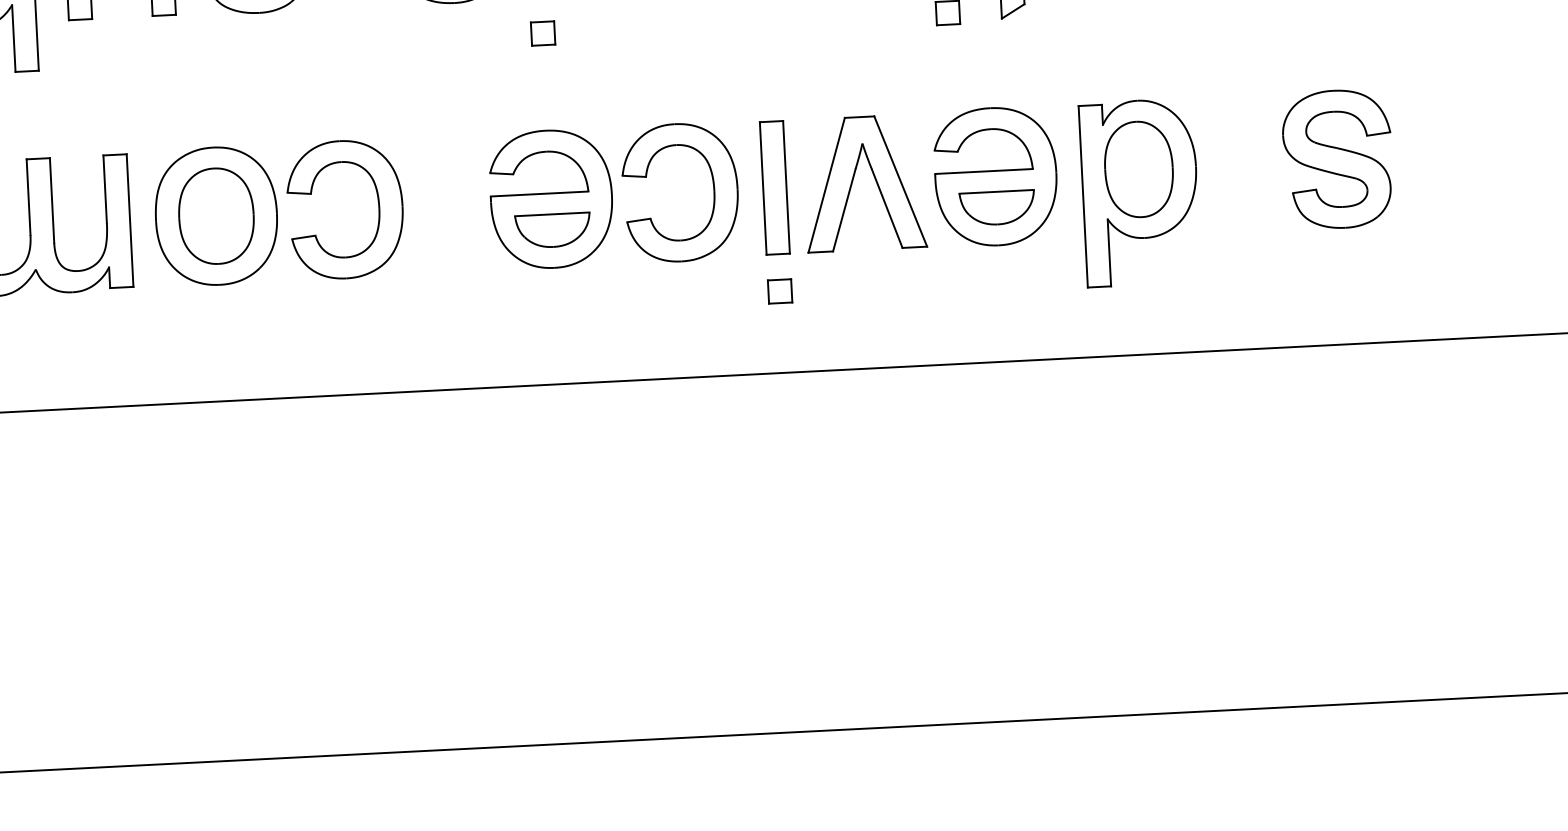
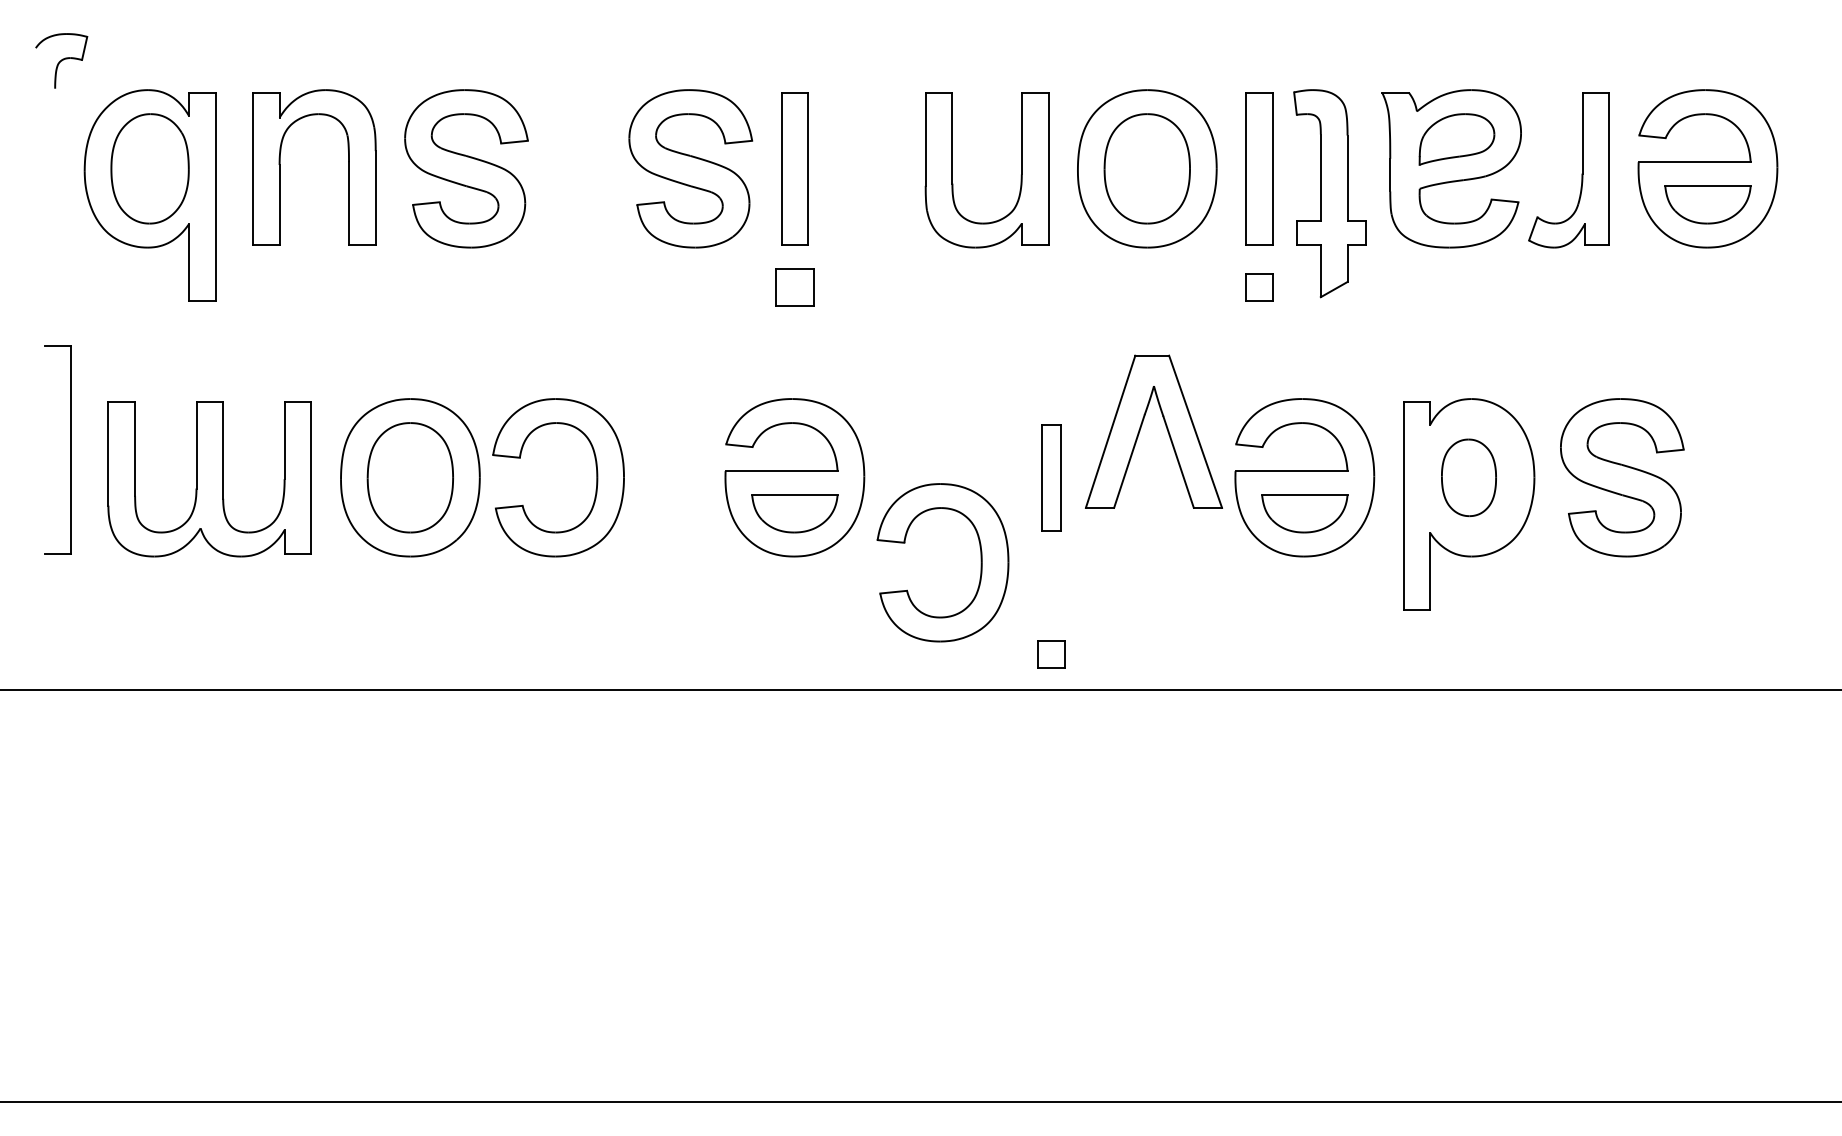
part: (542, 33) -> (794, 287), size x1.4
part: (1338, 159) -> (1622, 477), moved
part: (1138, 169) -> (1468, 477), size x0.7
part: (853, 181) -> (1141, 428), moved
part: (775, 187) -> (1051, 477), size x0.7
part: (713, 190) -> (980, 562), moved
part: (780, 291) -> (1051, 654), moved

